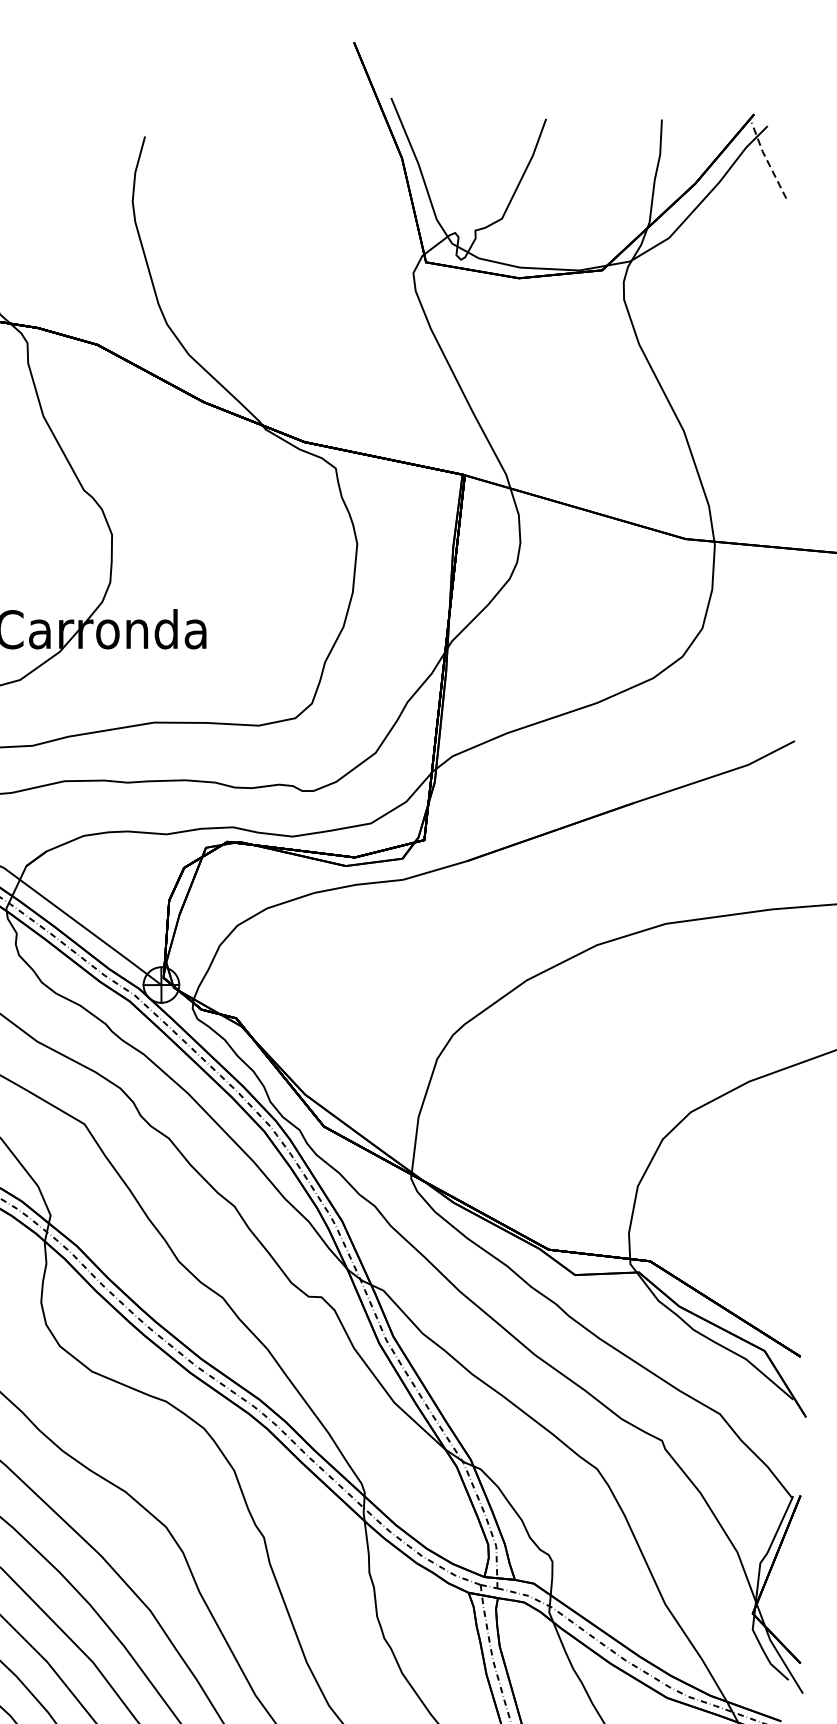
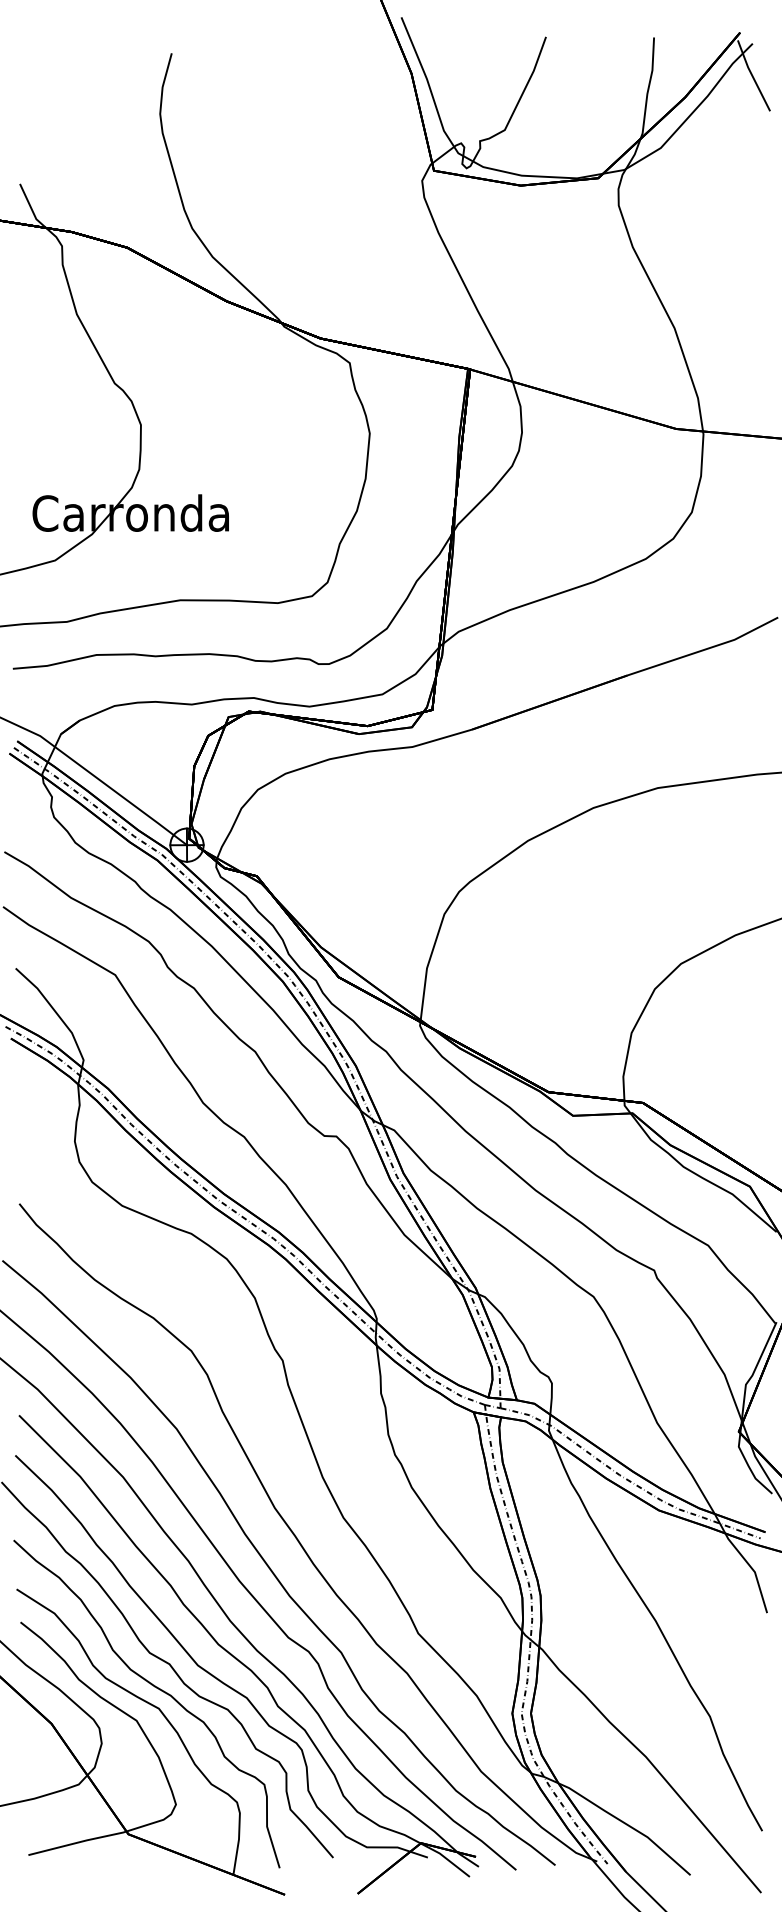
line: (767, 161) -> (752, 76), dashed -> solid

